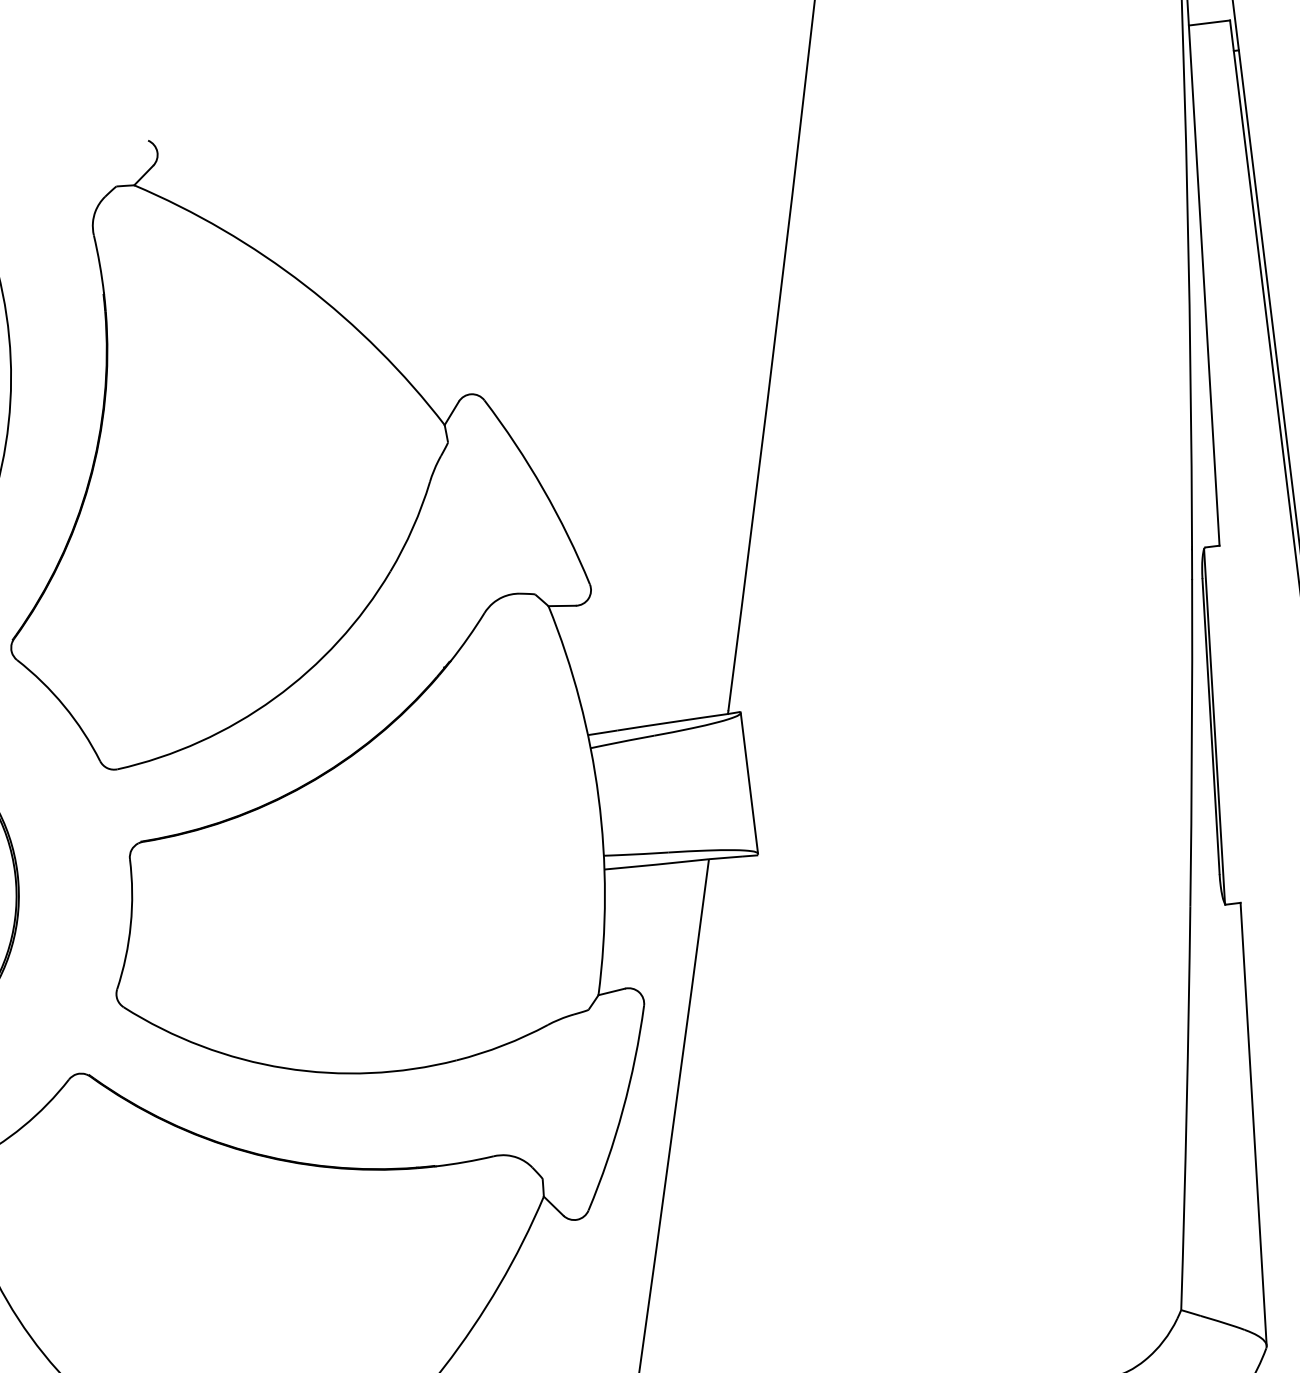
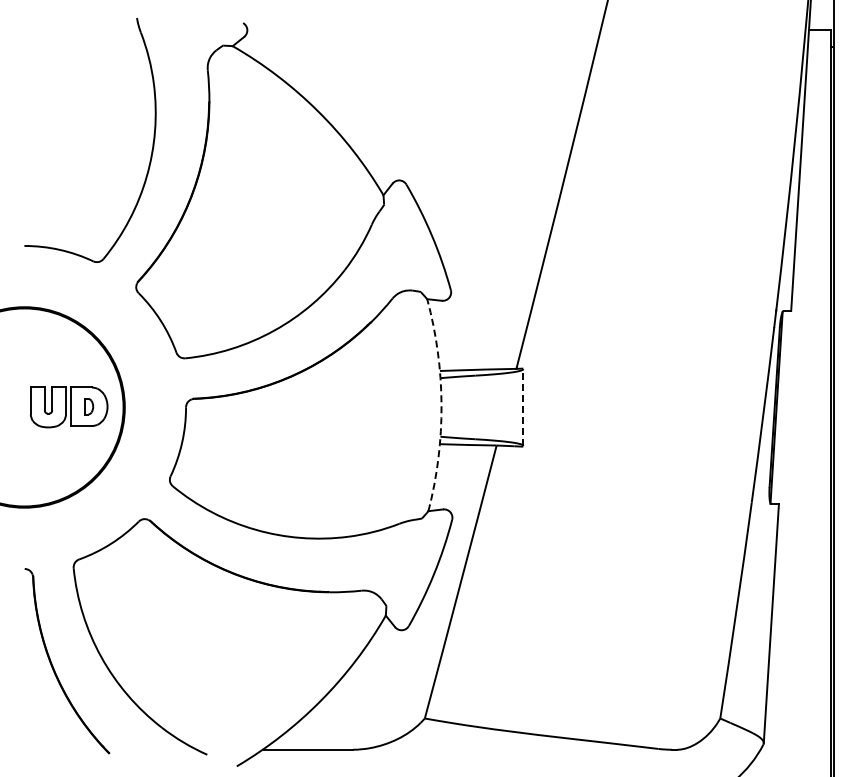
line: (749, 781) -> (523, 406), solid -> dashed
arc: (598, 798) -> (441, 405), solid -> dashed

